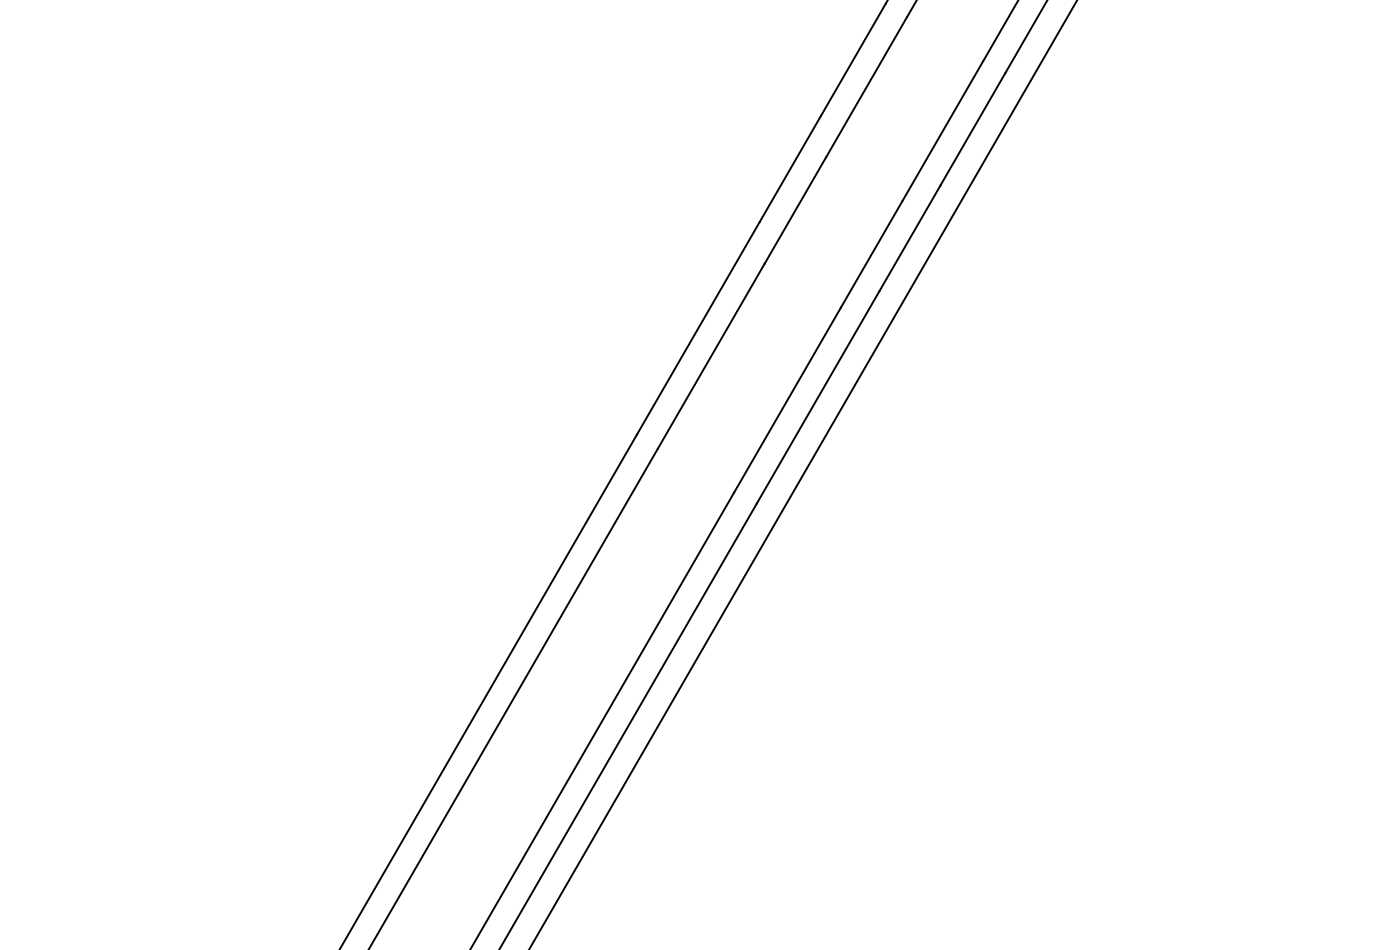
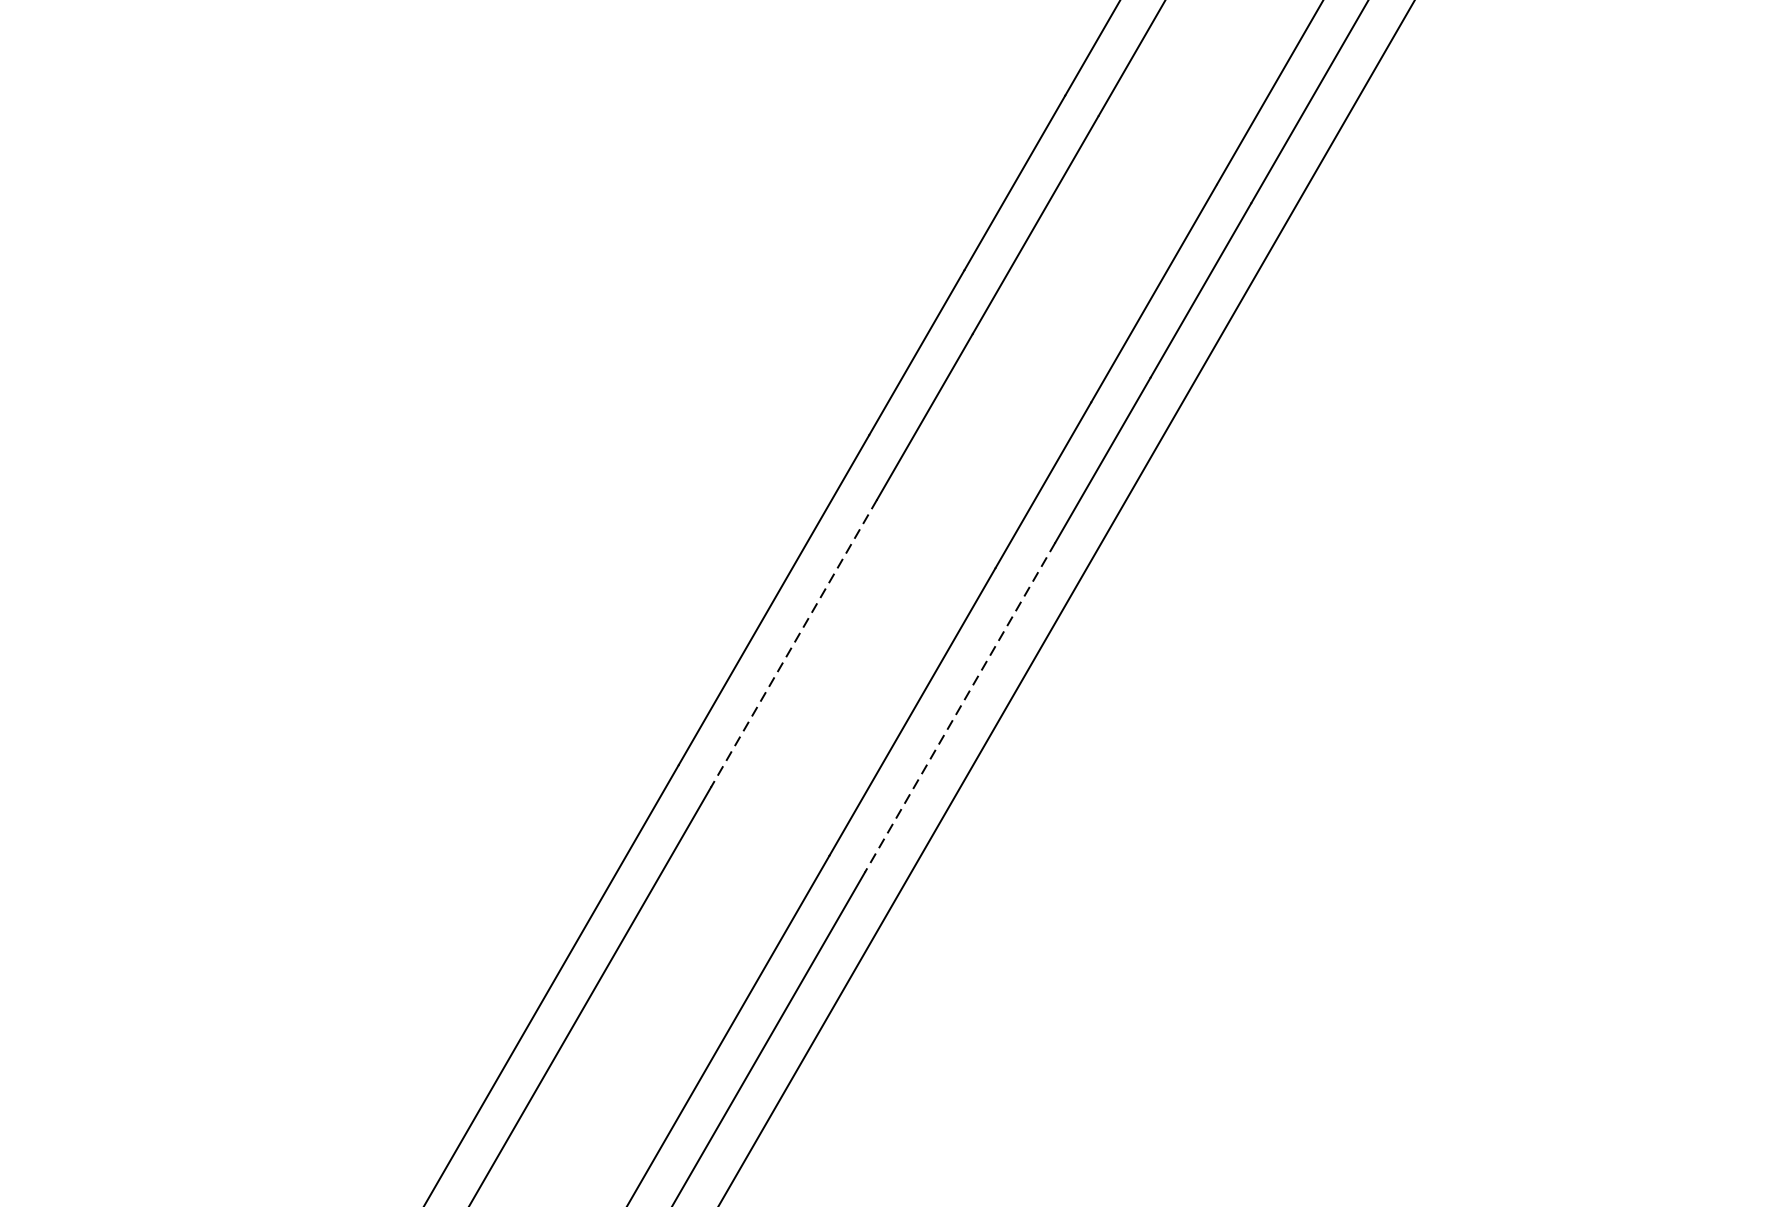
line: (711, 356) -> (794, 643), solid -> dashed
line: (818, 397) -> (960, 707), solid -> dashed

